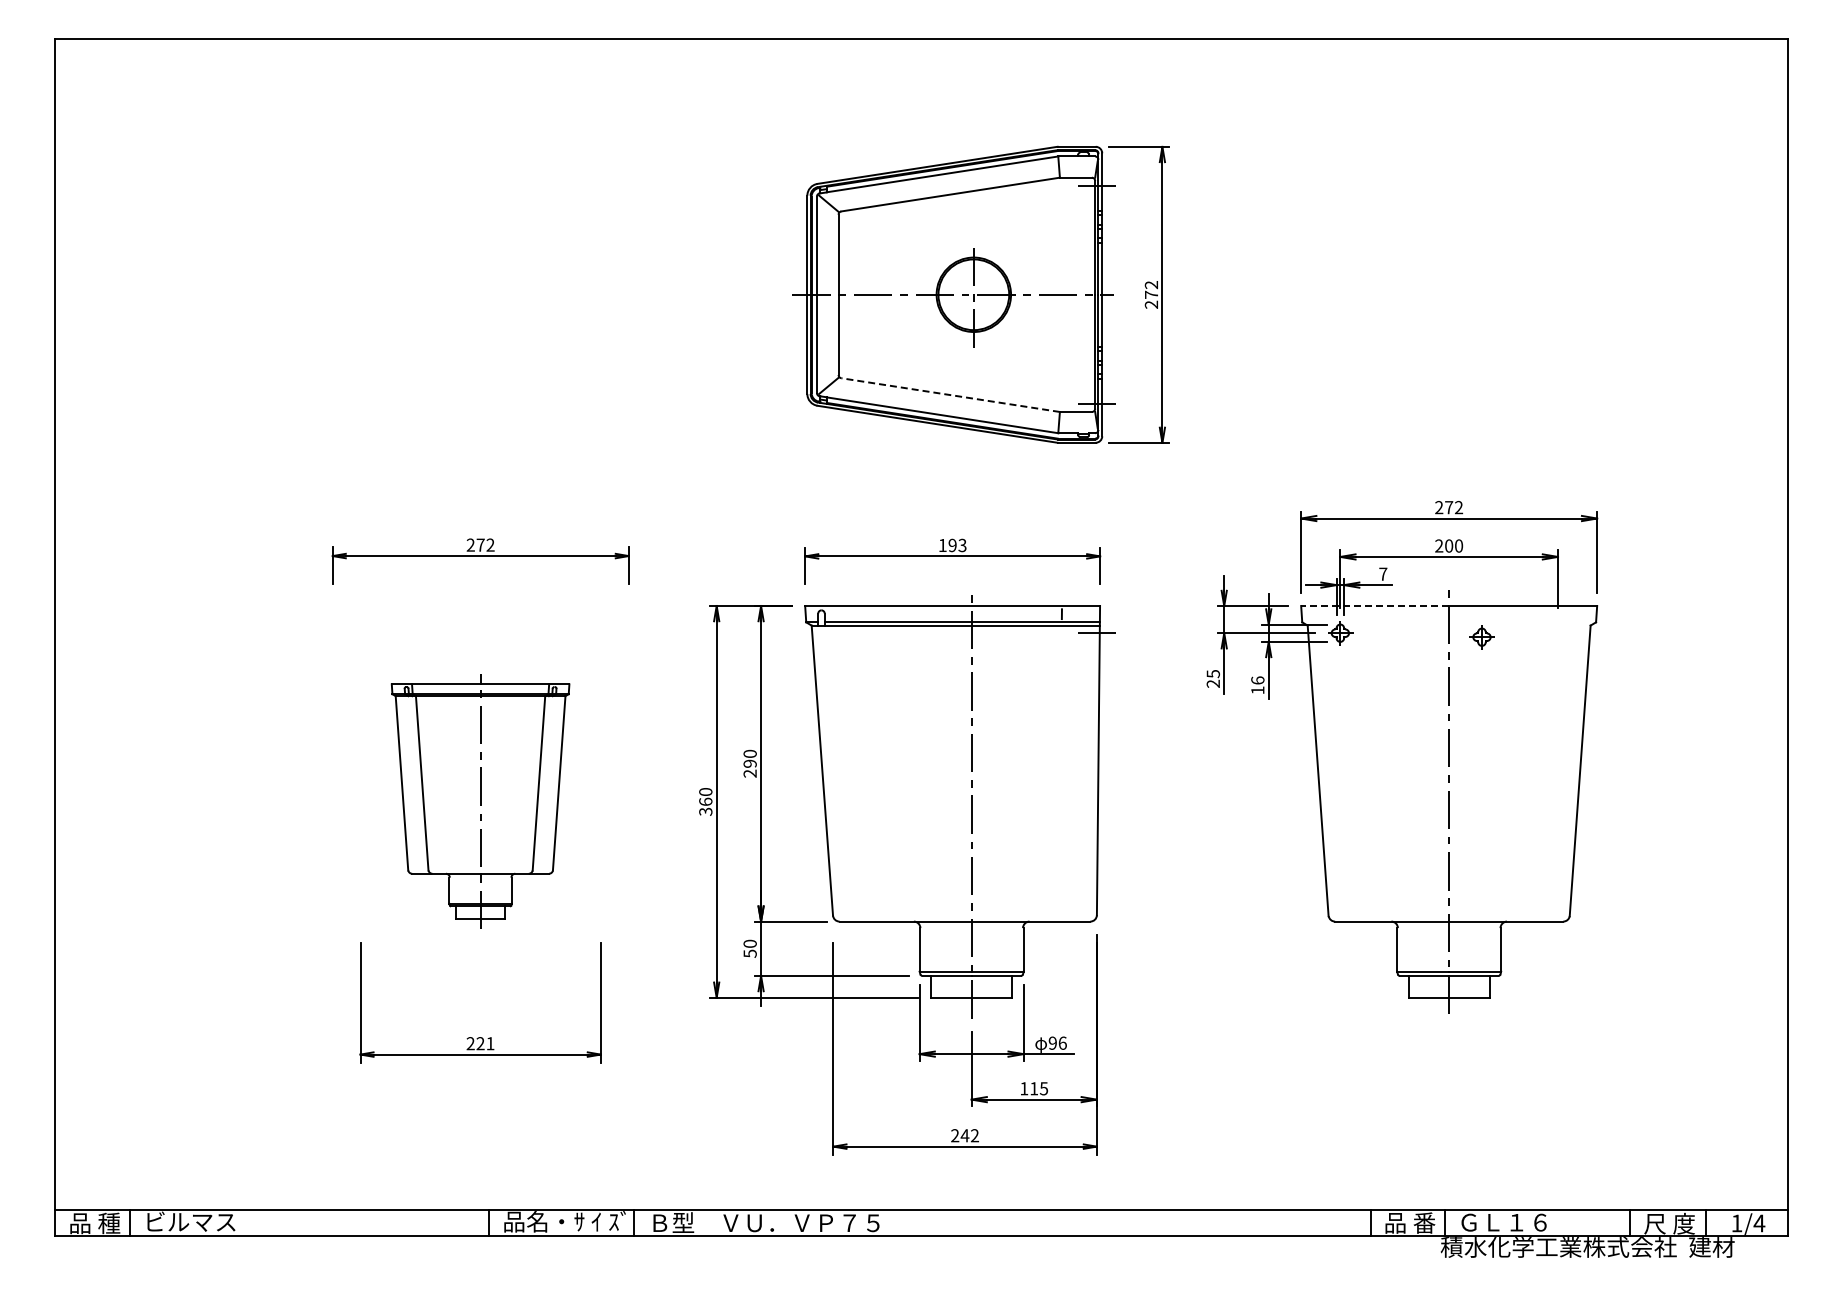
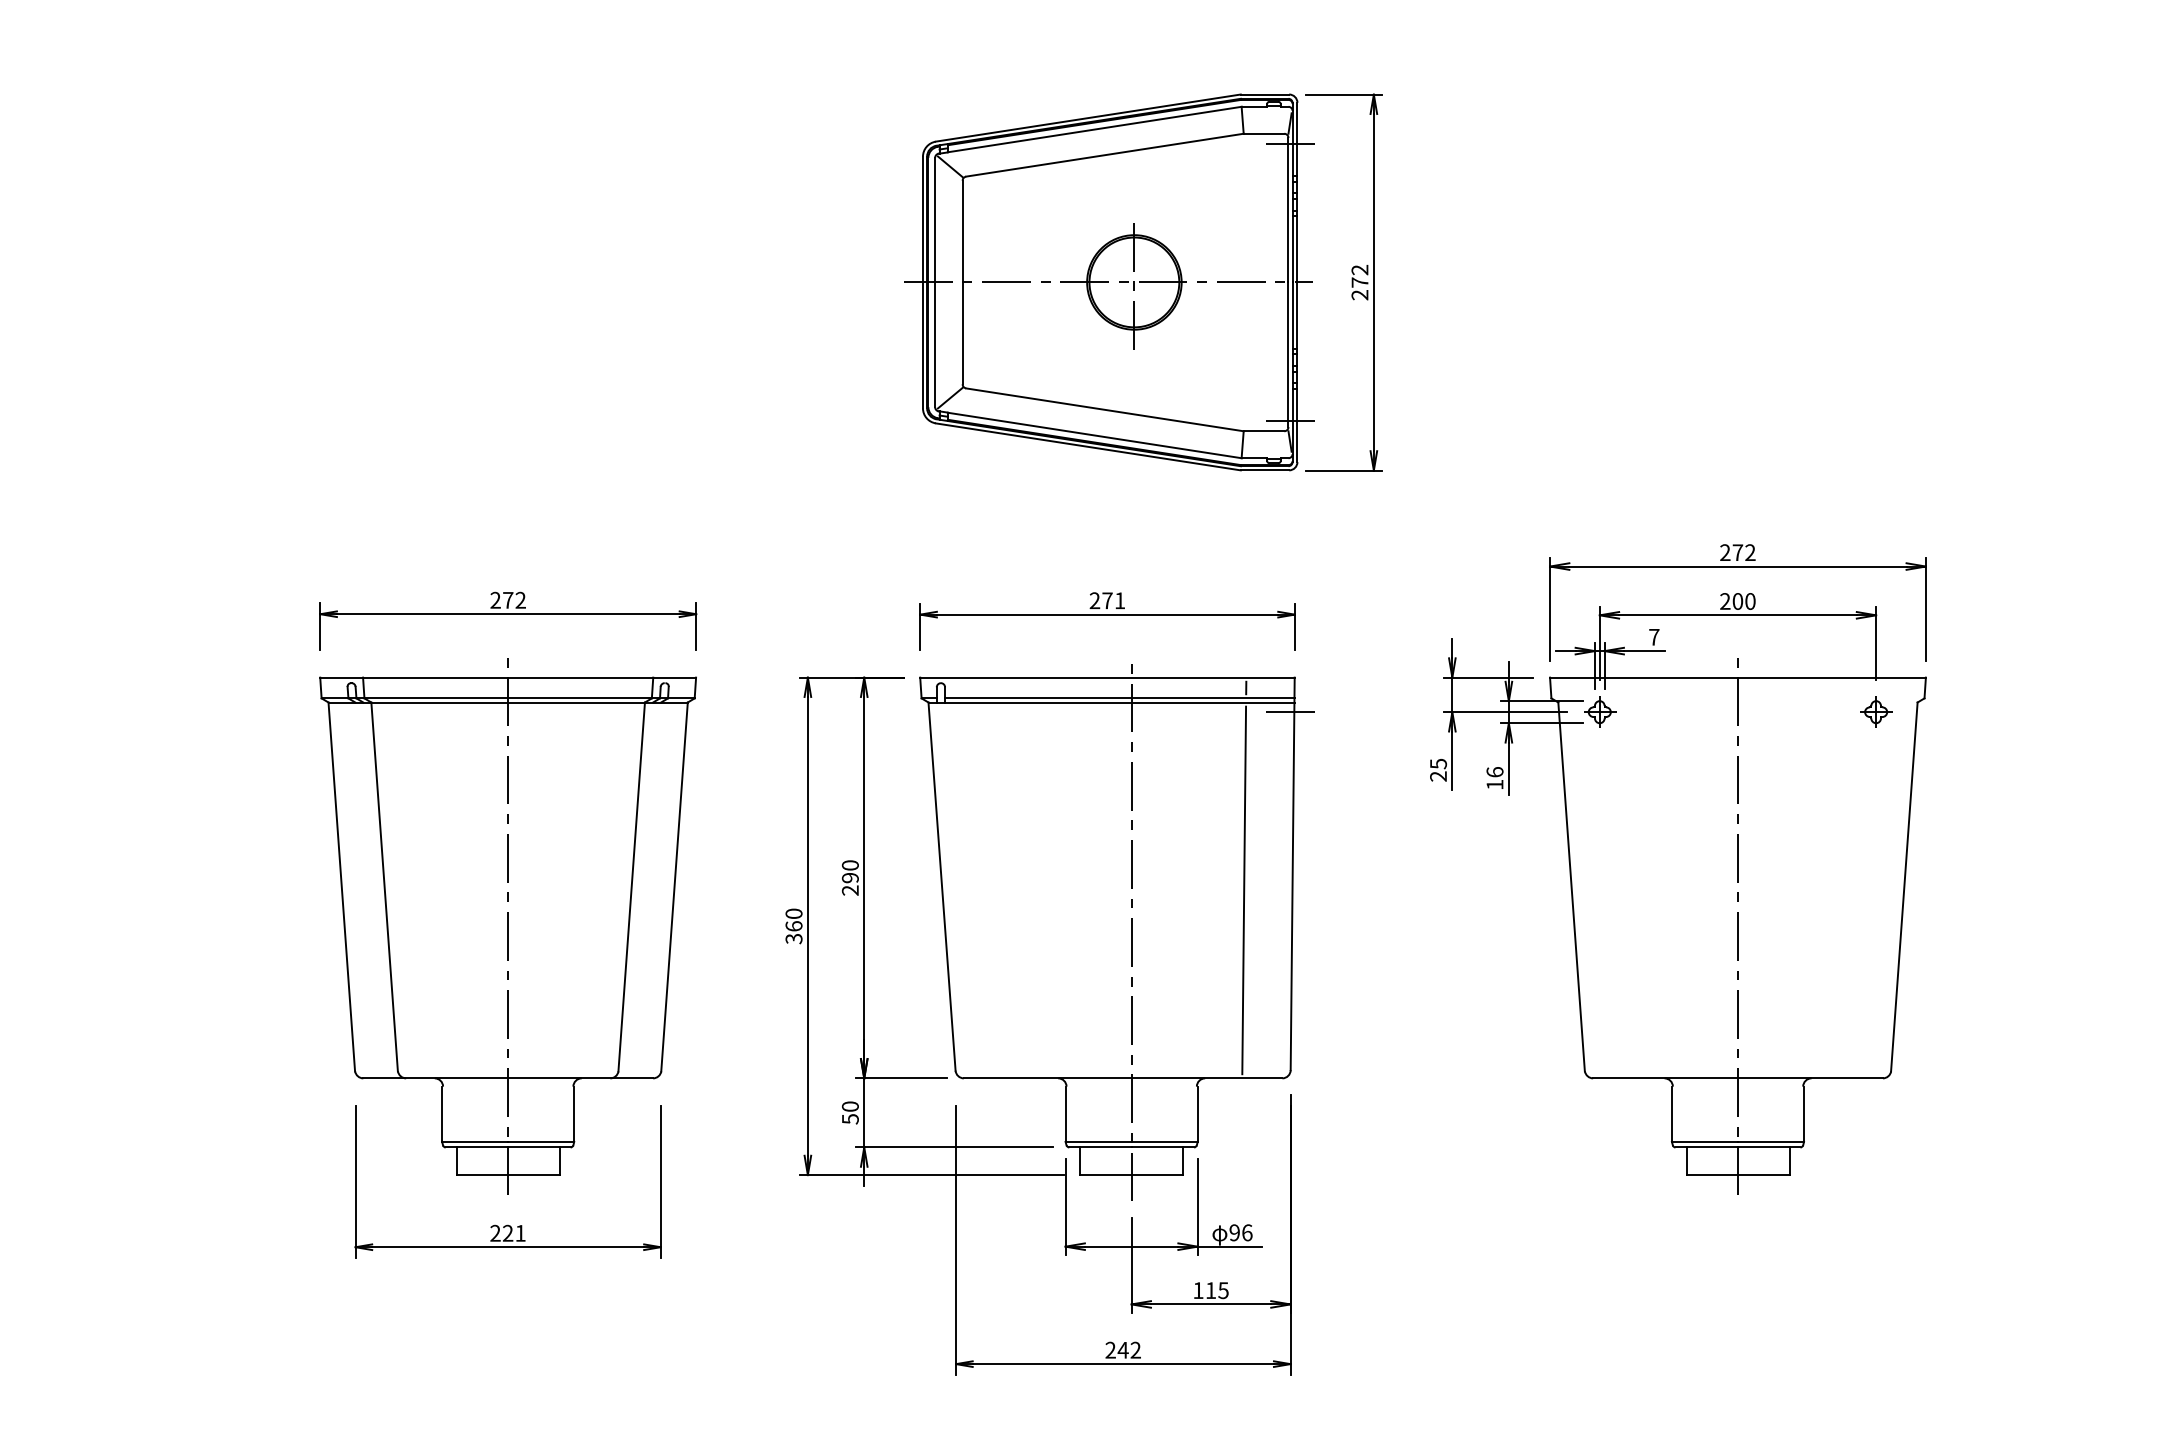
line: (950, 395) -> (1104, 410), dashed -> solid
text: (952, 545) -> (1107, 600), 193 -> 271
line: (1375, 606) -> (1644, 678), dashed -> solid
part: (1481, 637) -> (1875, 712), moved
line: (1059, 773) -> (1243, 890), added
part: (480, 801) -> (507, 925), size x1.67

